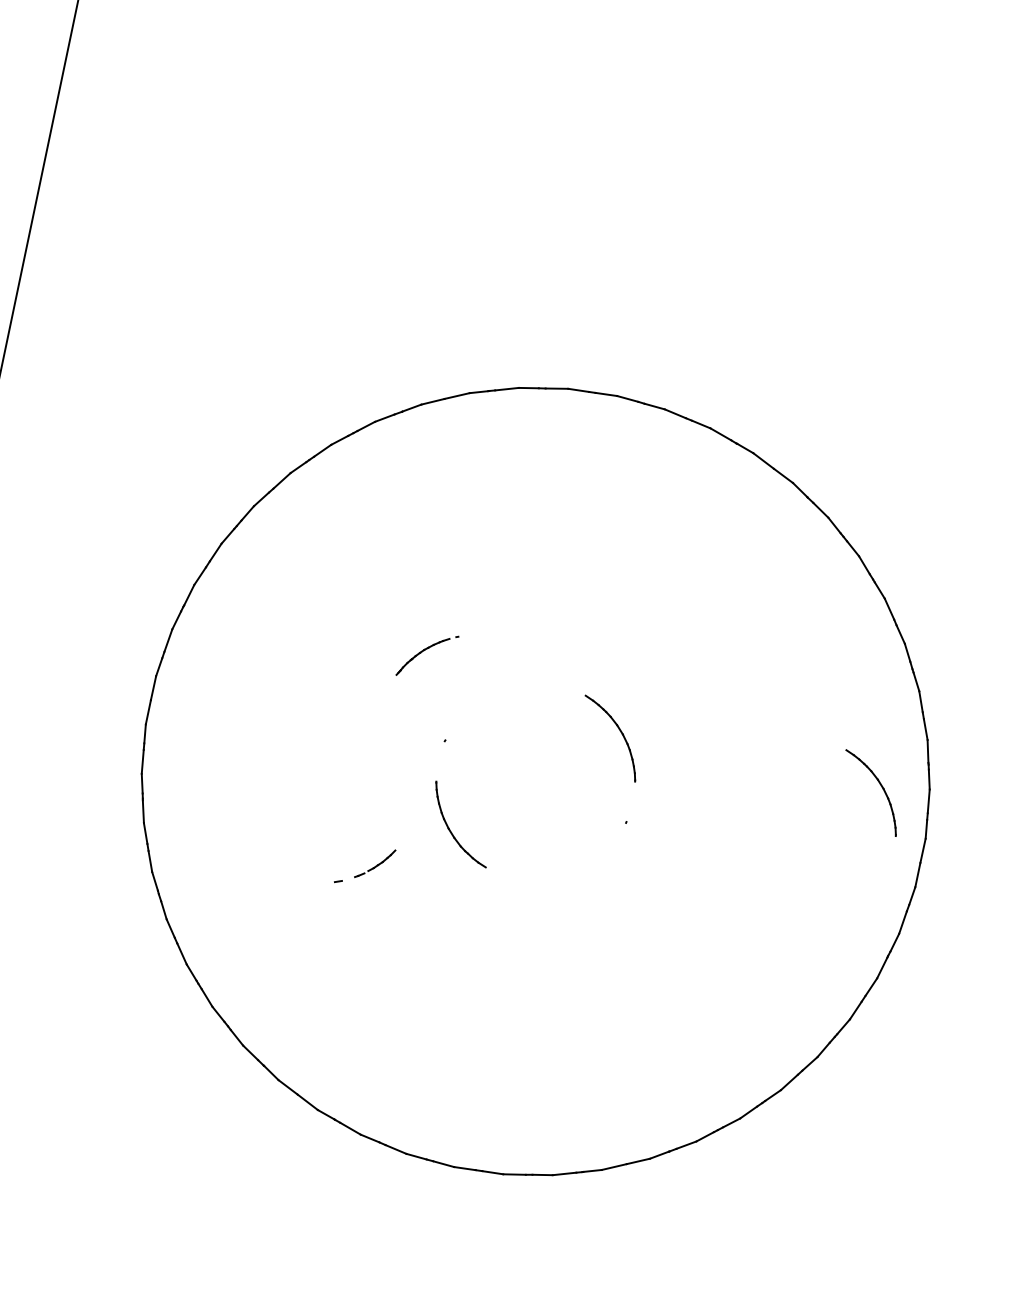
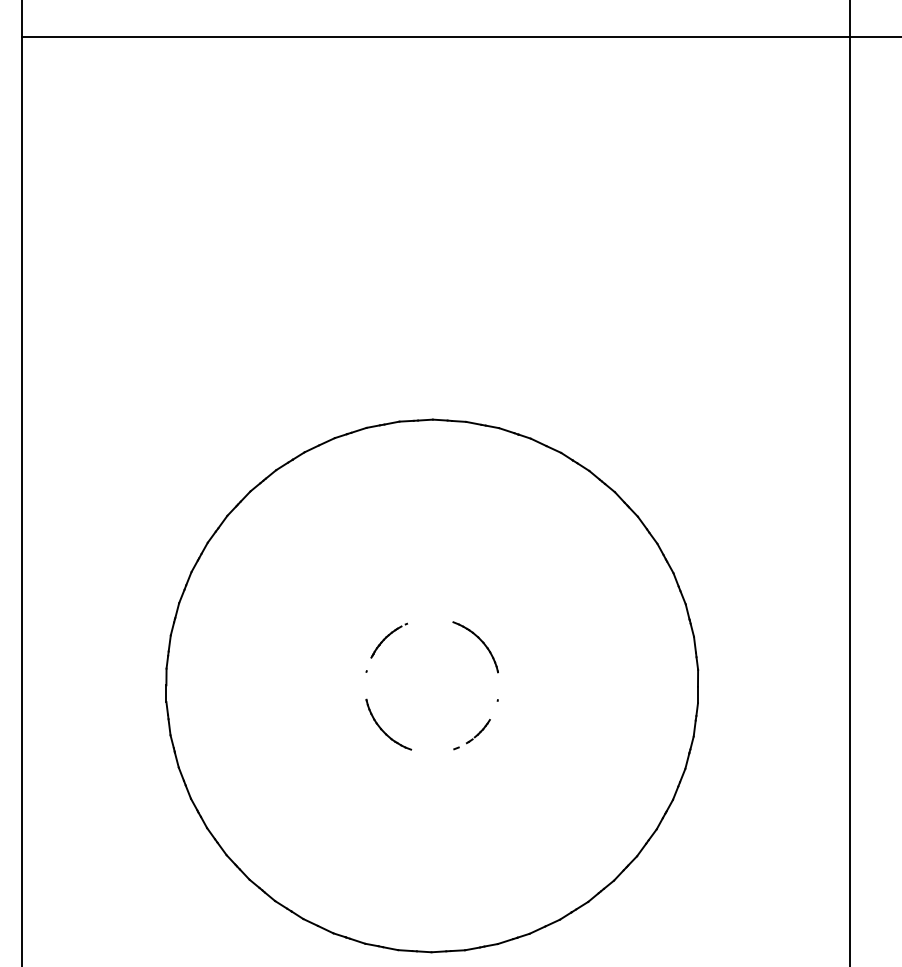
part: (427, 655) -> (389, 640), moved
part: (879, 786) -> (660, 641), removed
part: (364, 865) -> (471, 734), moved

